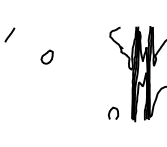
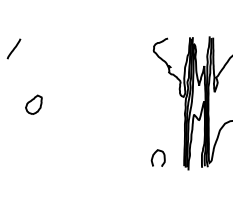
part: (46, 56) -> (33, 104), moved

